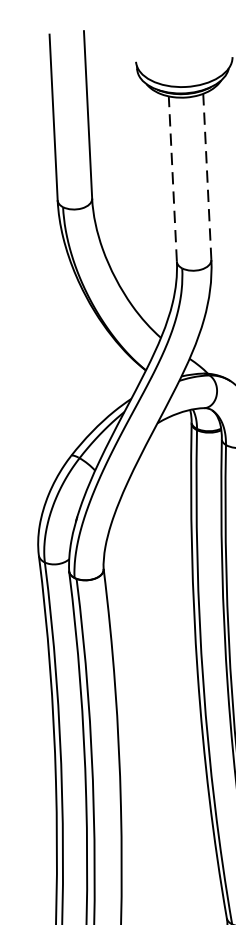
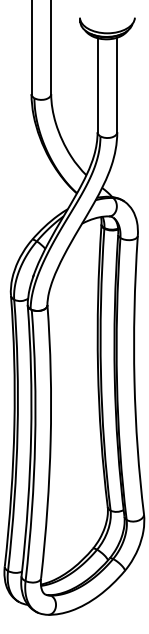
line: (207, 175) -> (117, 84), dashed -> solid
line: (172, 177) -> (97, 84), dashed -> solid

